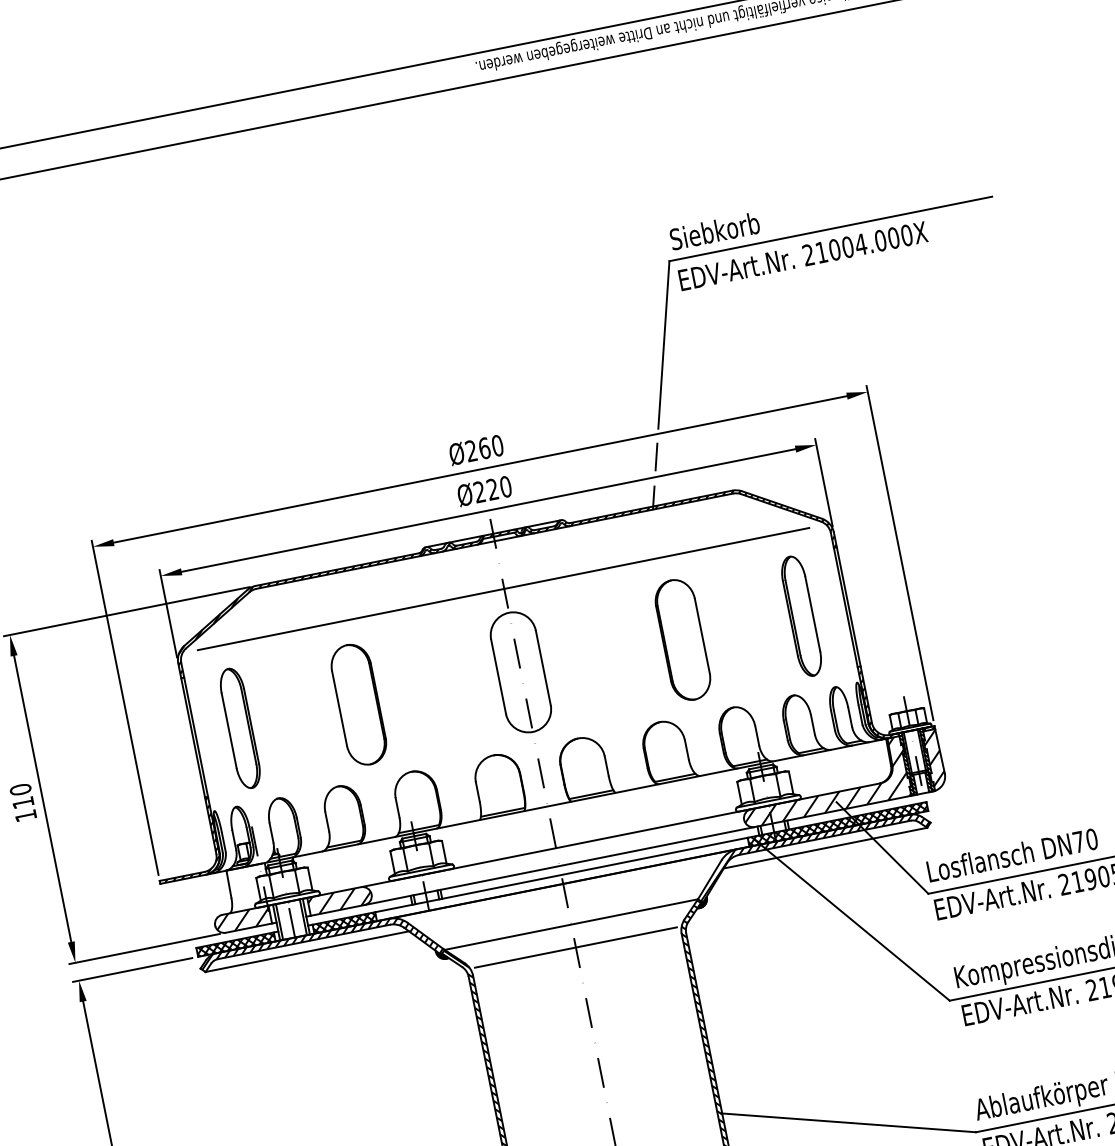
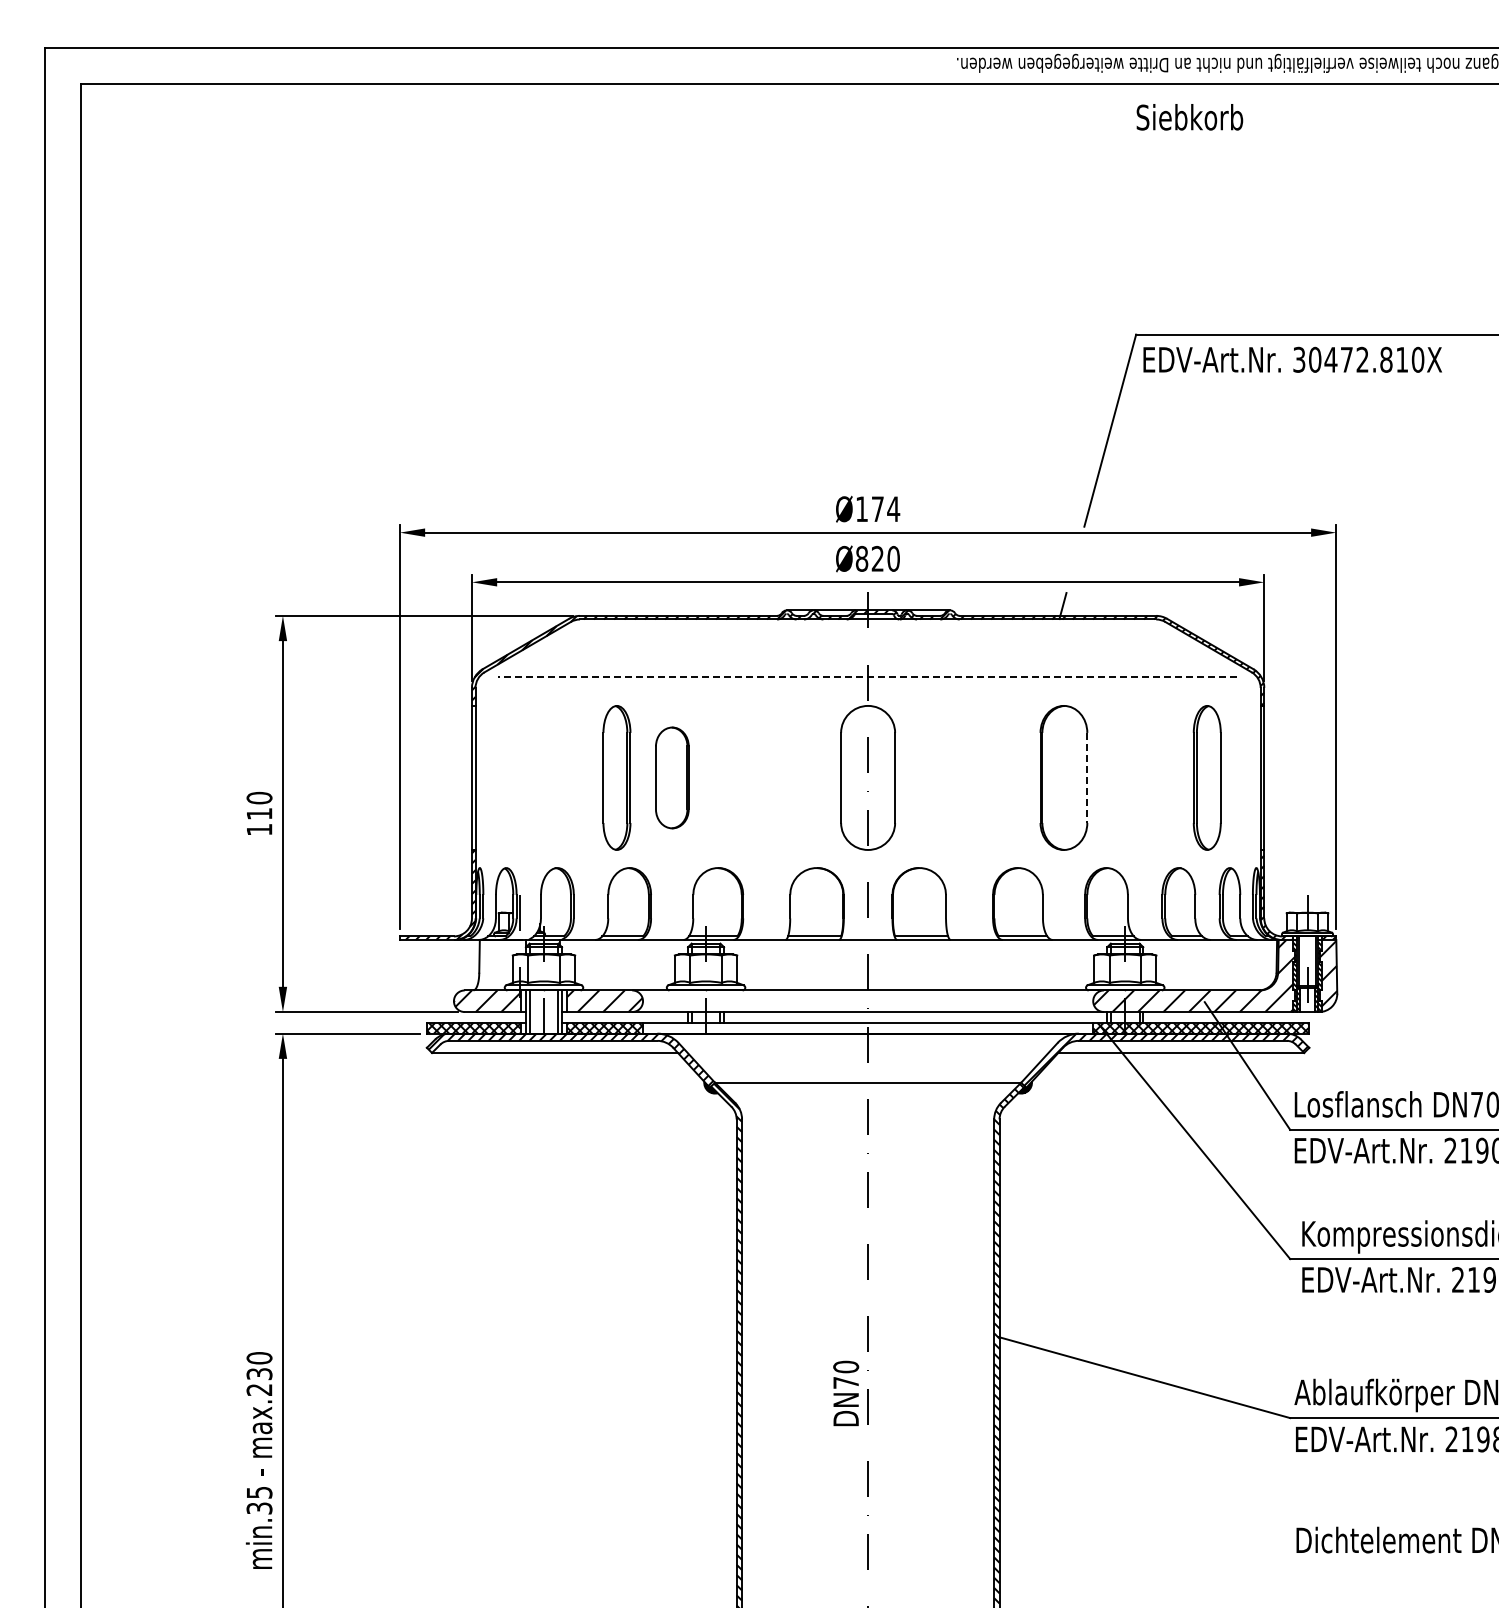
text: (714, 231) -> (1189, 117), moved
text: (850, 246) -> (1350, 359), 21004.000X -> 30472.810X
text: (485, 448) -> (878, 509), Ø260 -> Ø174
line: (656, 456) -> (1075, 558), removed
text: (479, 491) -> (861, 558), Ø220 -> Ø820
line: (503, 589) -> (866, 677), solid -> dashed
line: (702, 636) -> (1087, 778), solid -> dashed
part: (359, 704) -> (672, 777), size x0.7
part: (239, 728) -> (616, 777), moved
line: (576, 947) -> (868, 1110), removed

